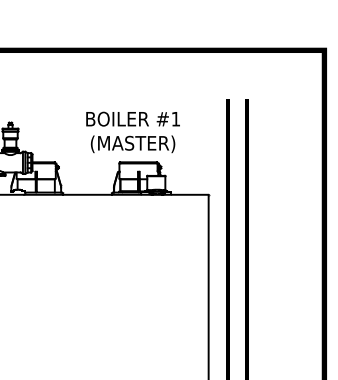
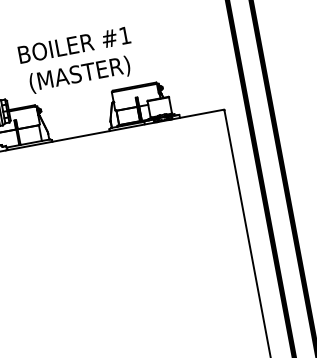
text: (132, 132) -> (76, 60), moved

